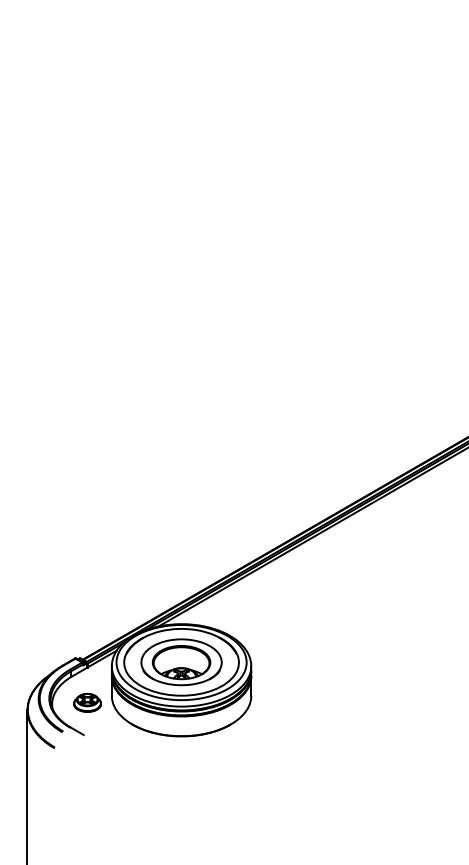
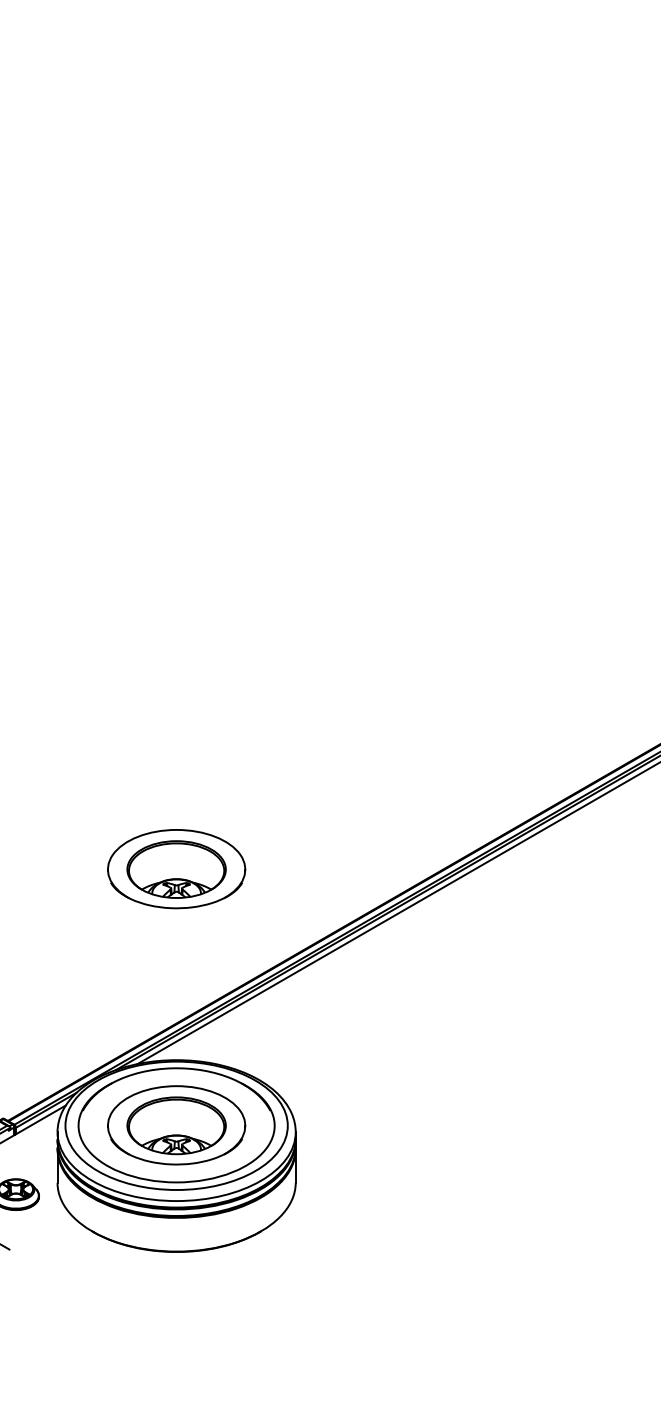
part: (181, 512) -> (176, 869), added

